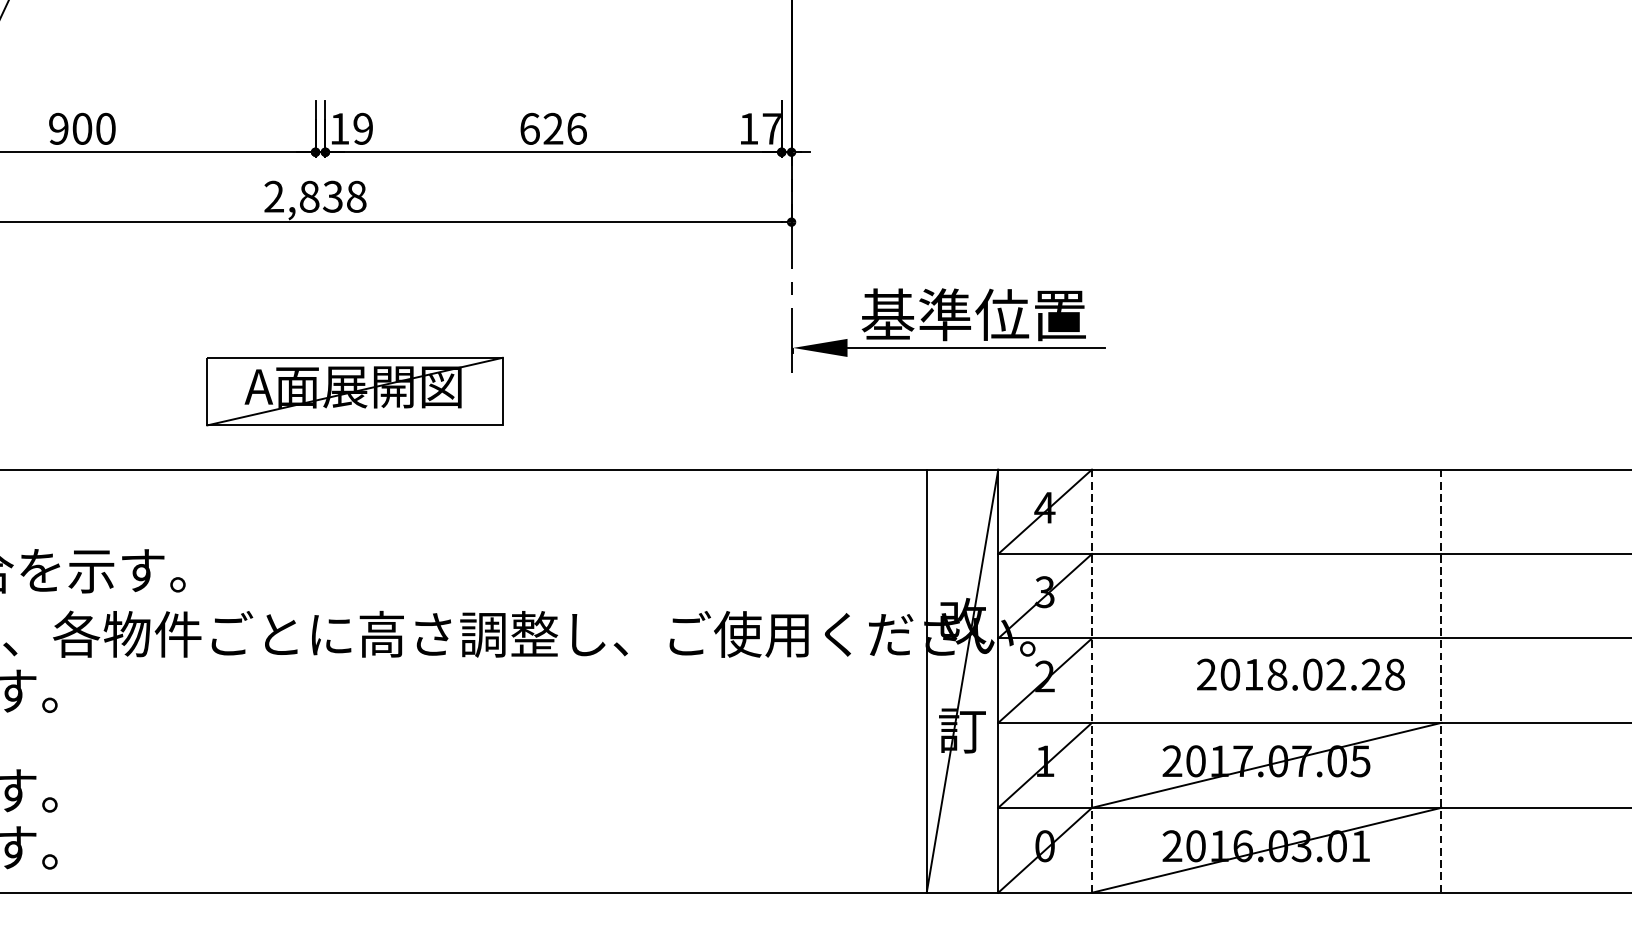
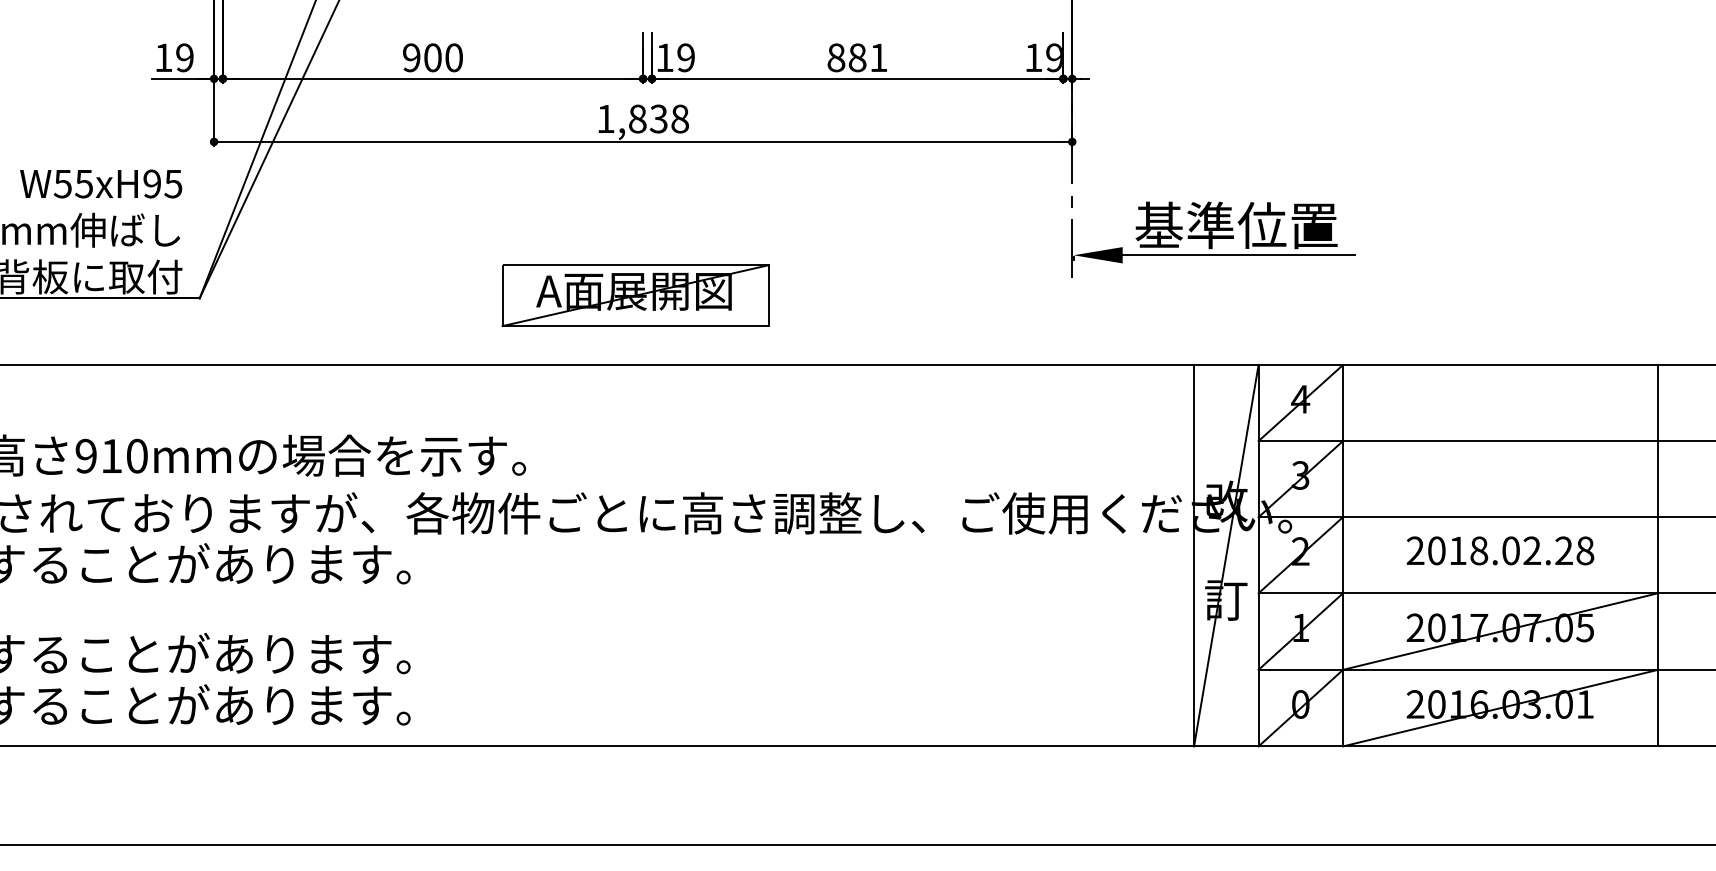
text: (553, 128) -> (857, 57), 626 -> 881
text: (770, 128) -> (1053, 57), 17 -> 19
text: (273, 196) -> (605, 118), 2,838 -> 1,838
part: (354, 391) -> (635, 295), moved
text: (1301, 674) -> (1500, 550), moved
line: (1092, 680) -> (1343, 555), dashed -> solid
line: (1441, 680) -> (1658, 555), dashed -> solid

